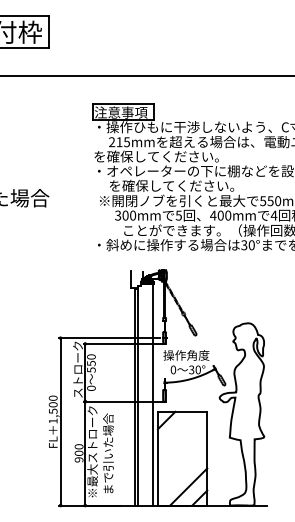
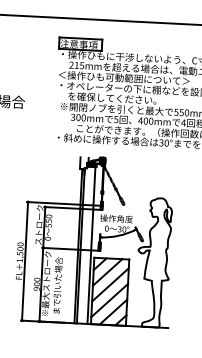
text: (186, 156) -> (123, 77), を確保してください。 -> ＜操作ひも可動範囲について＞
line: (177, 431) -> (107, 272), added
line: (182, 448) -> (110, 284), added
line: (182, 470) -> (109, 300), added

